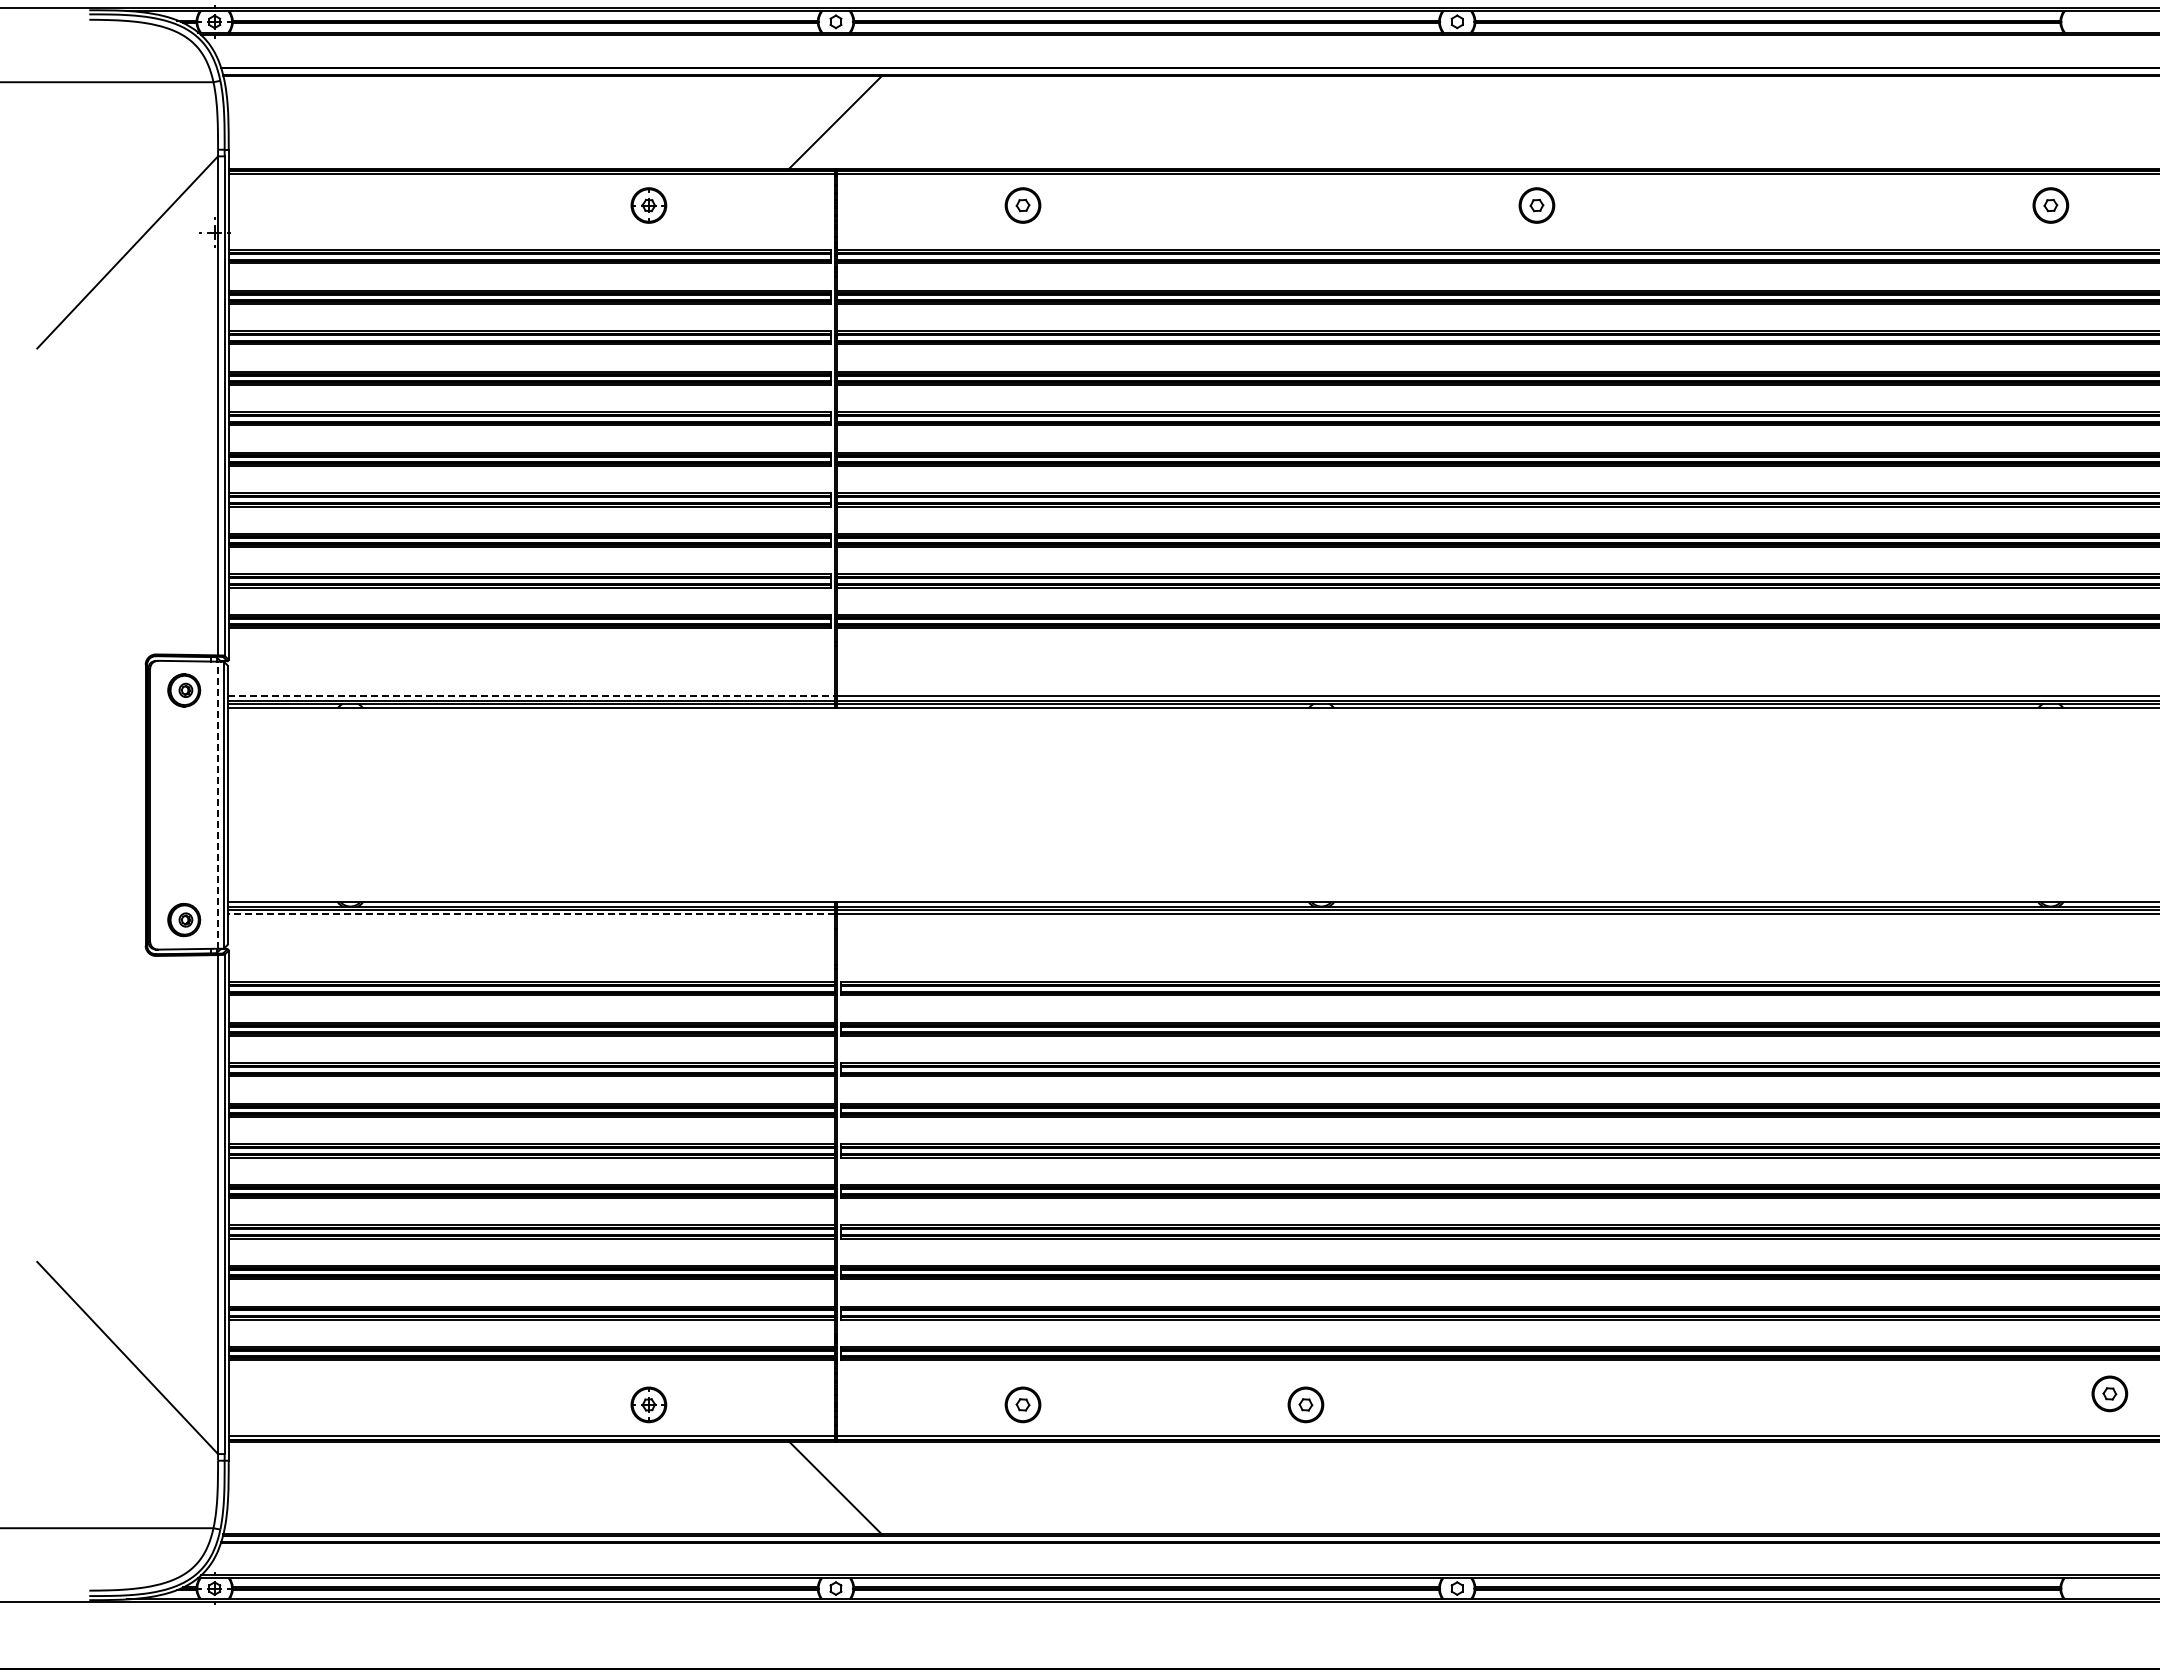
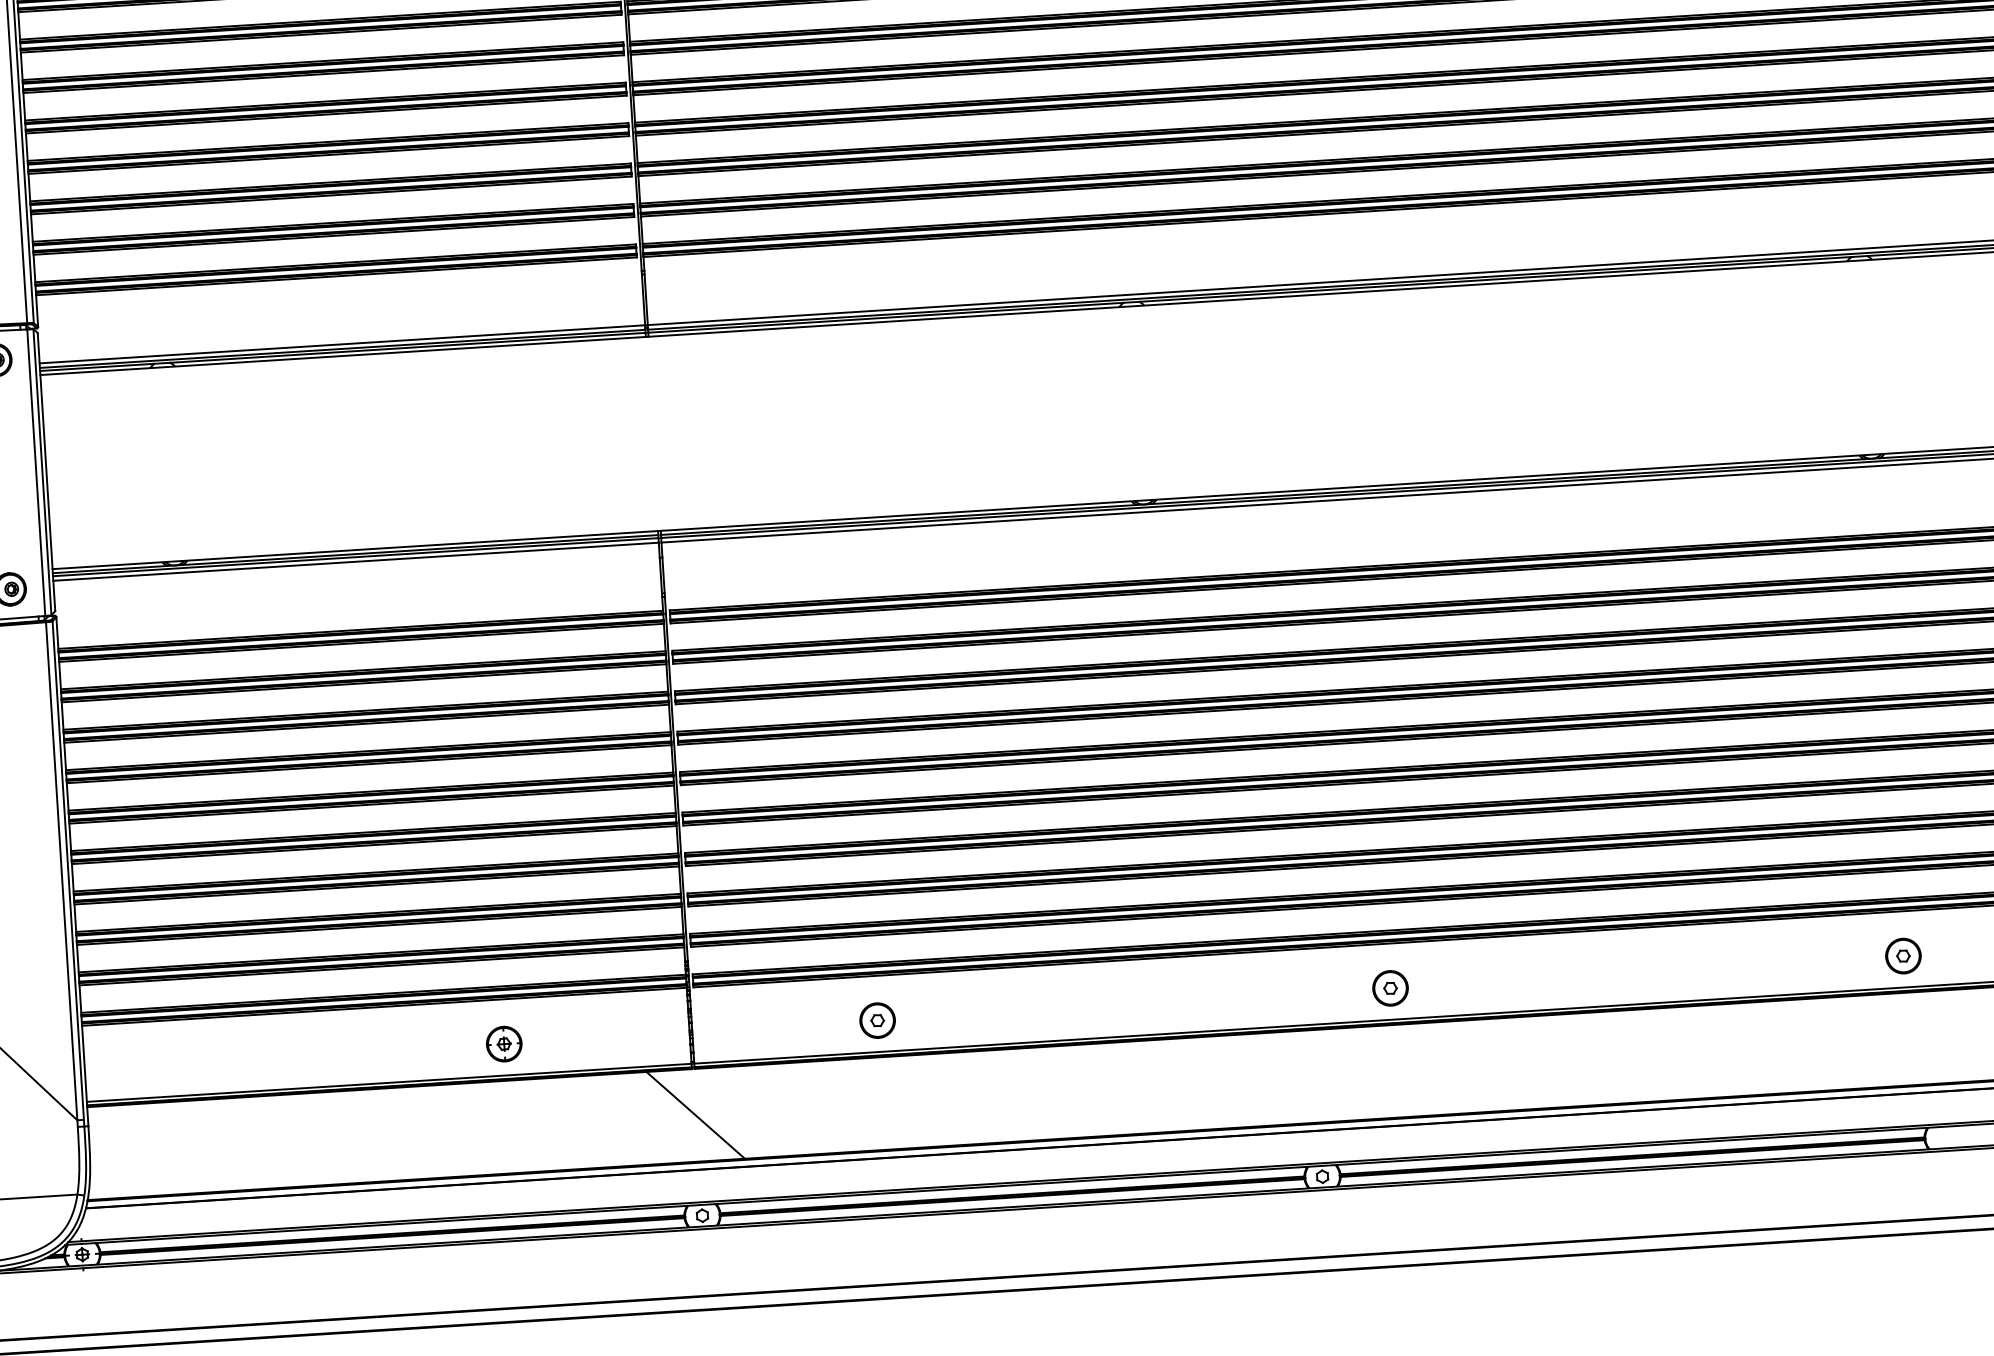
line: (531, 696) -> (342, 344), dashed -> solid
line: (217, 805) -> (36, 473), dashed -> solid
line: (530, 914) -> (355, 562), dashed -> solid
part: (2109, 1393) -> (1903, 955), moved
part: (1305, 1404) -> (1390, 988), moved

